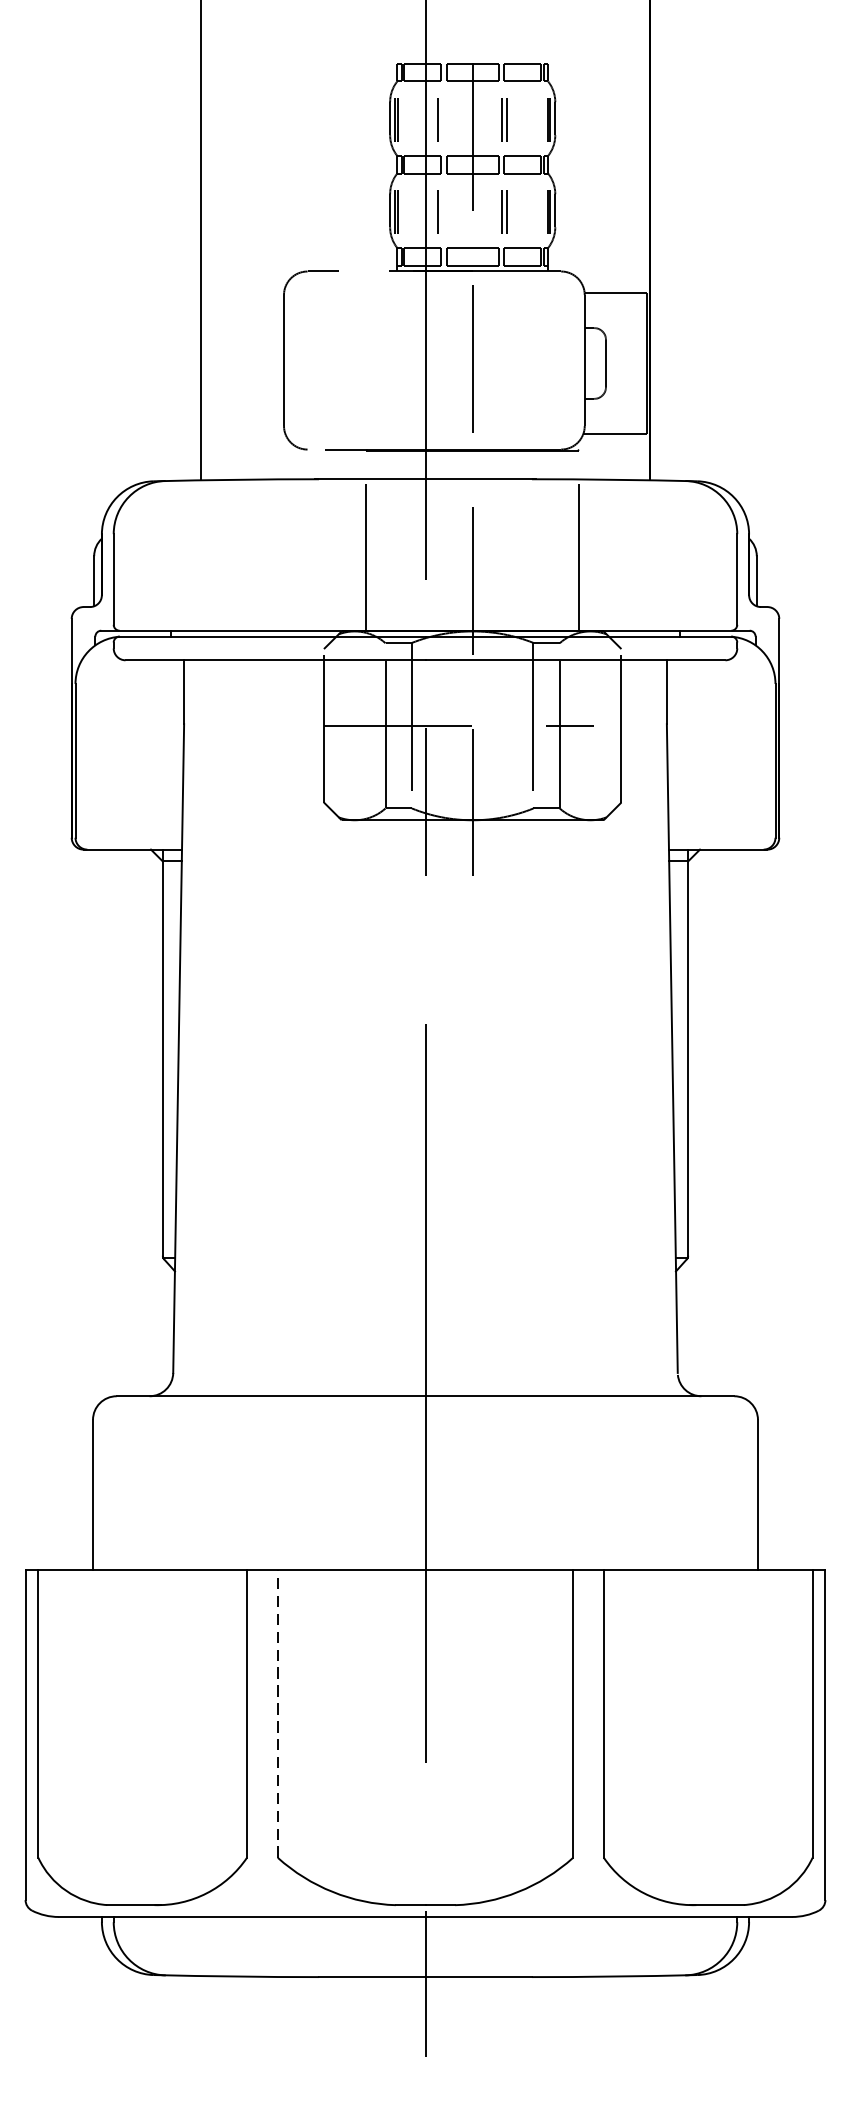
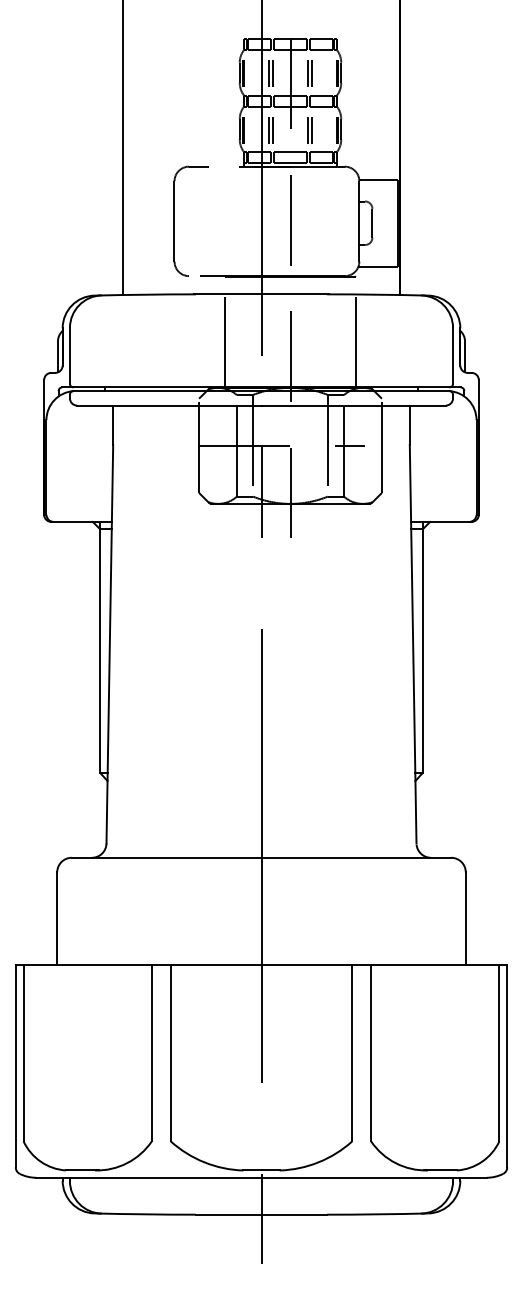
line: (443, 119) -> (272, 73), added
line: (443, 210) -> (272, 129), added
line: (277, 1713) -> (170, 1052), dashed -> solid

